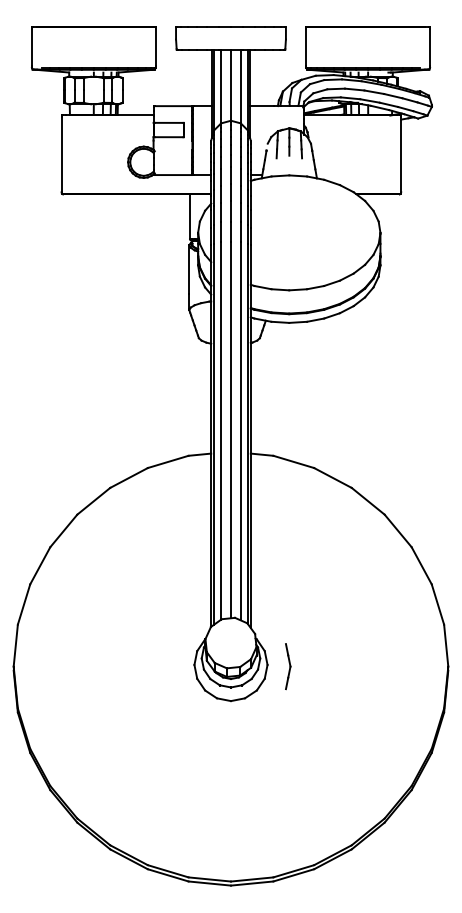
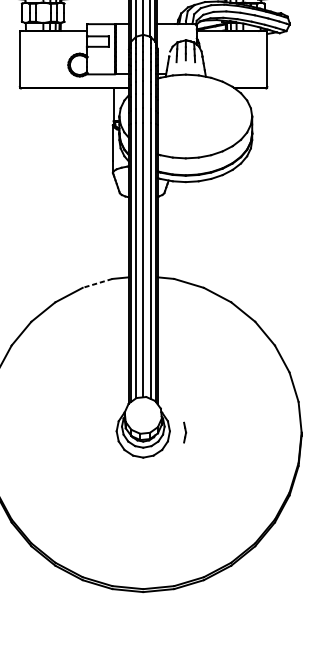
line: (167, 462) -> (97, 283), solid -> dashed
part: (288, 666) -> (185, 432), size x0.6

